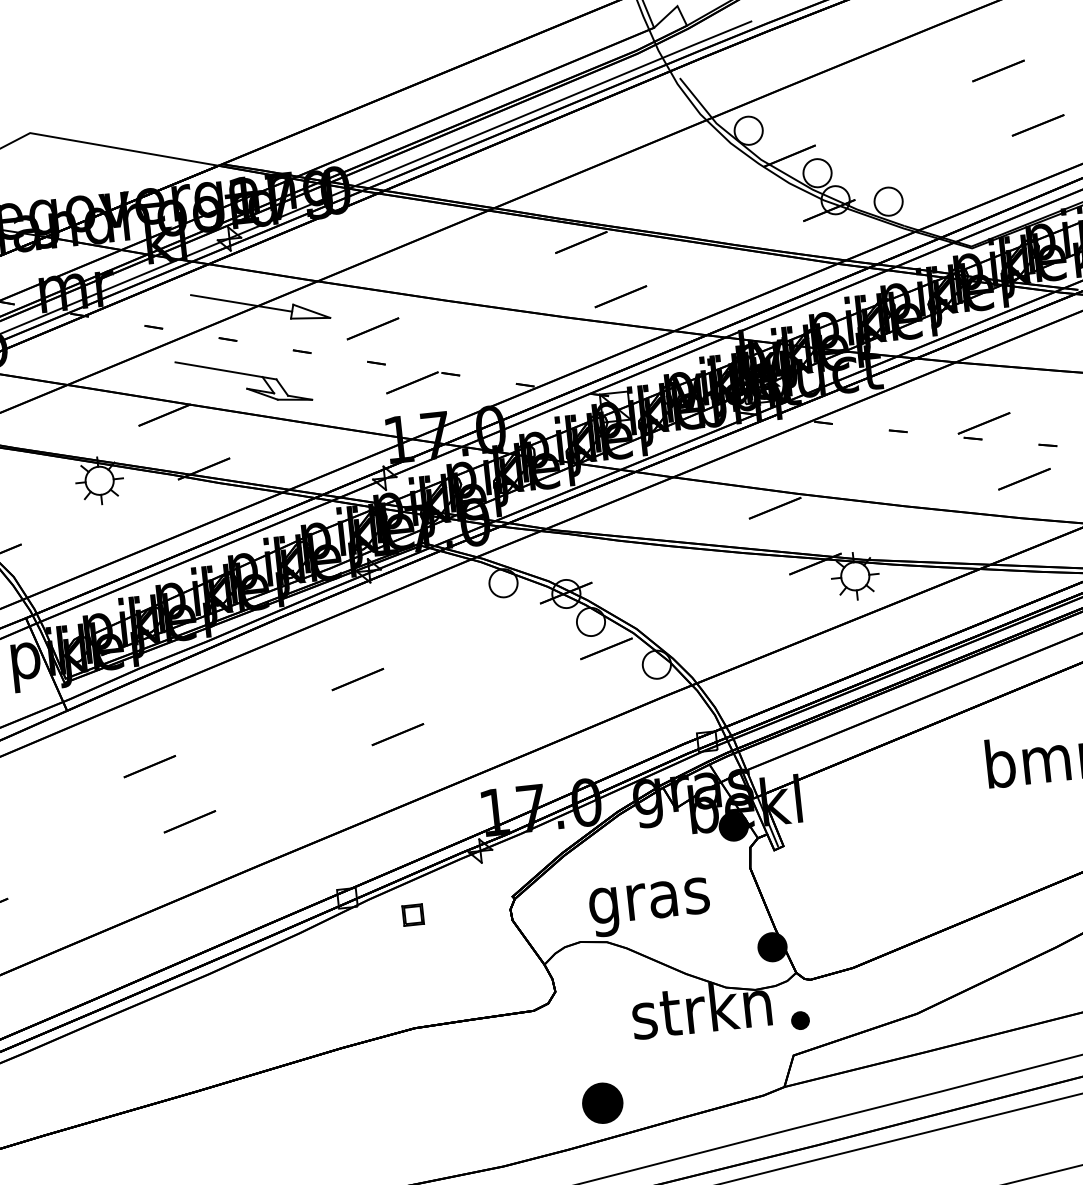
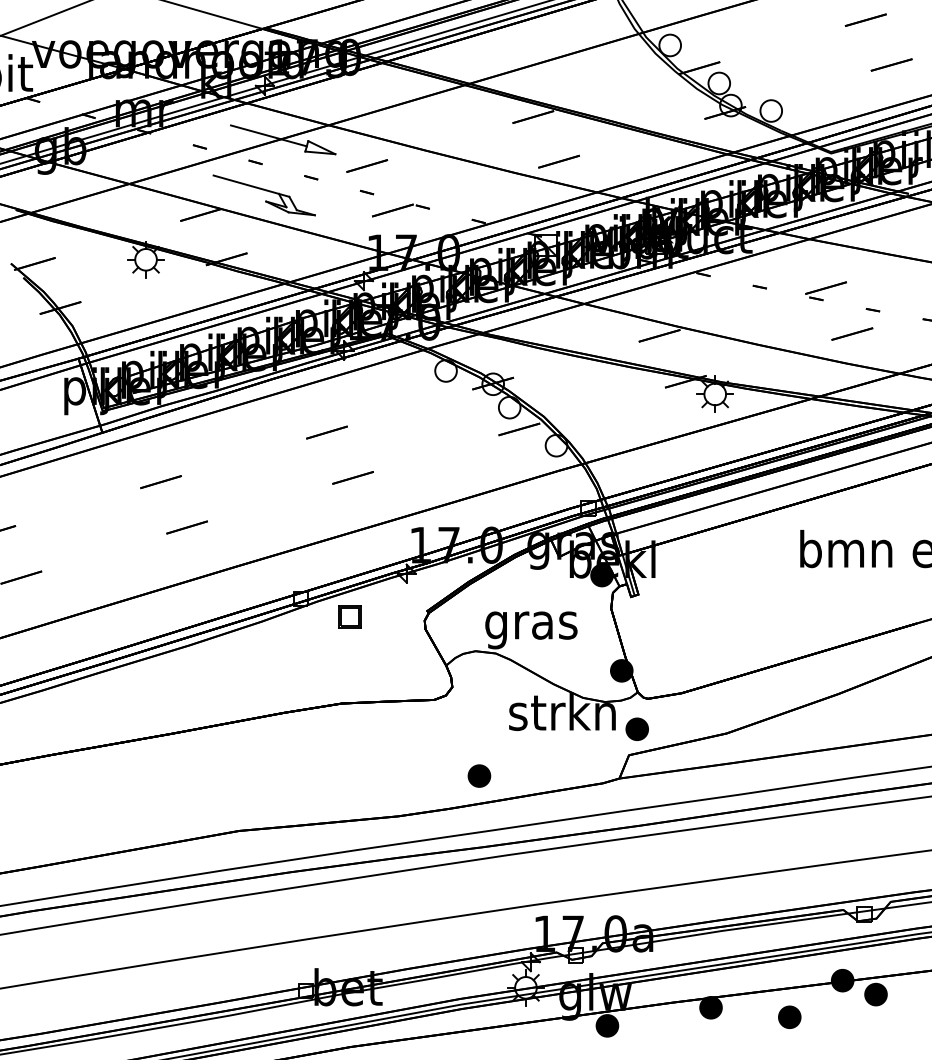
part: (412, 914) -> (349, 616), size x1.43
part: (799, 1019) -> (636, 728), size x1.67
part: (602, 1102) -> (479, 775), size x0.71

